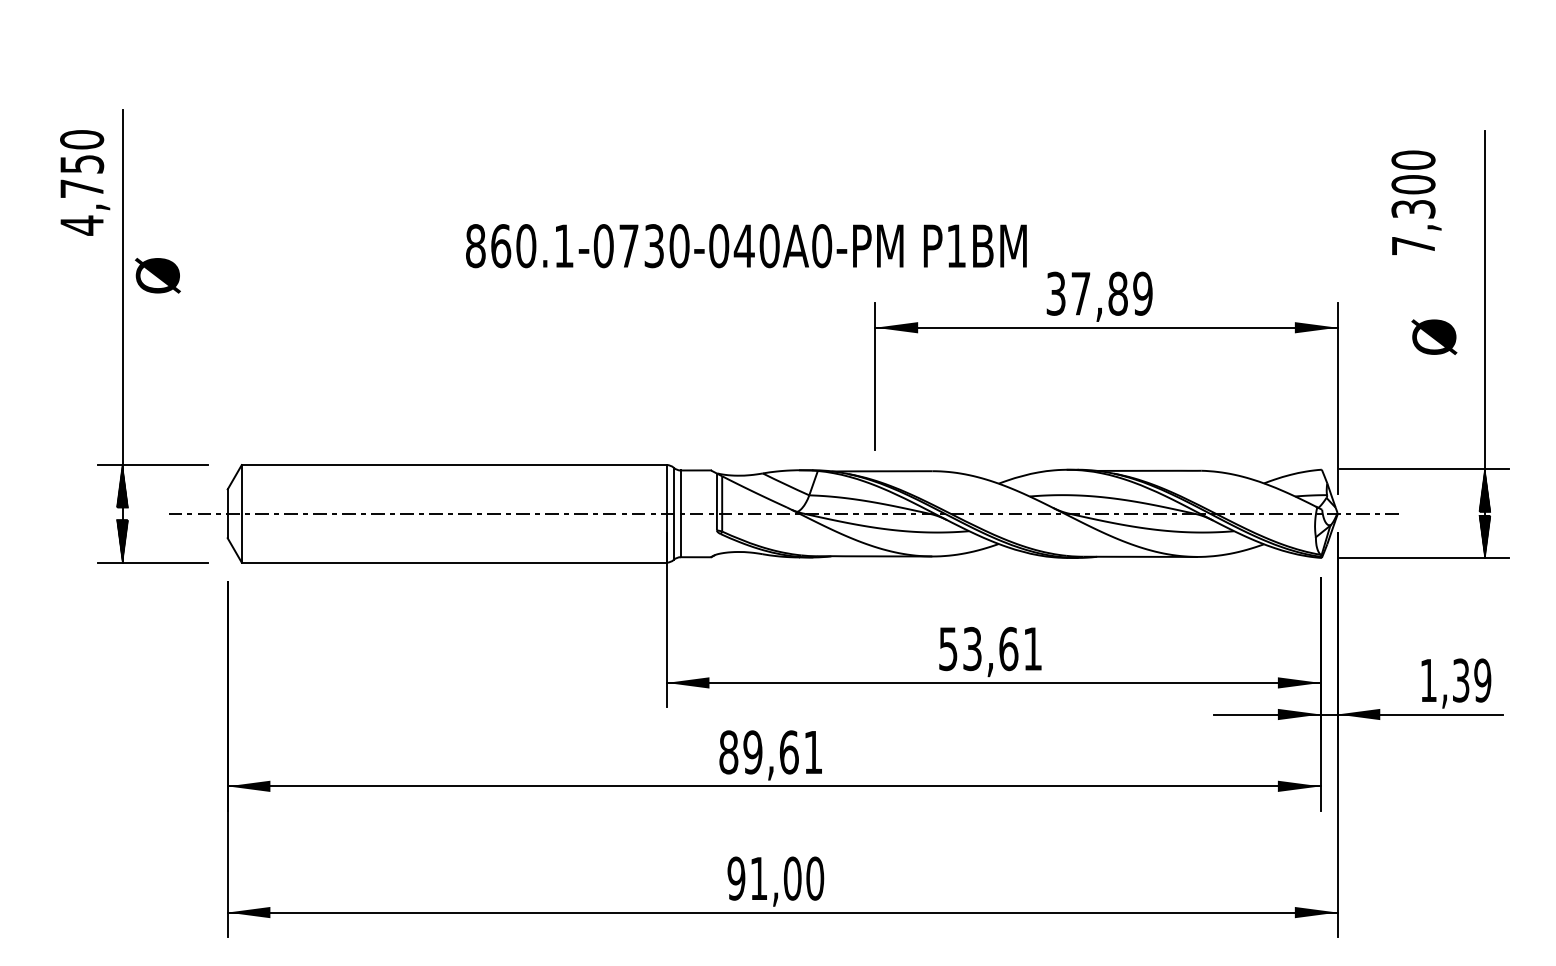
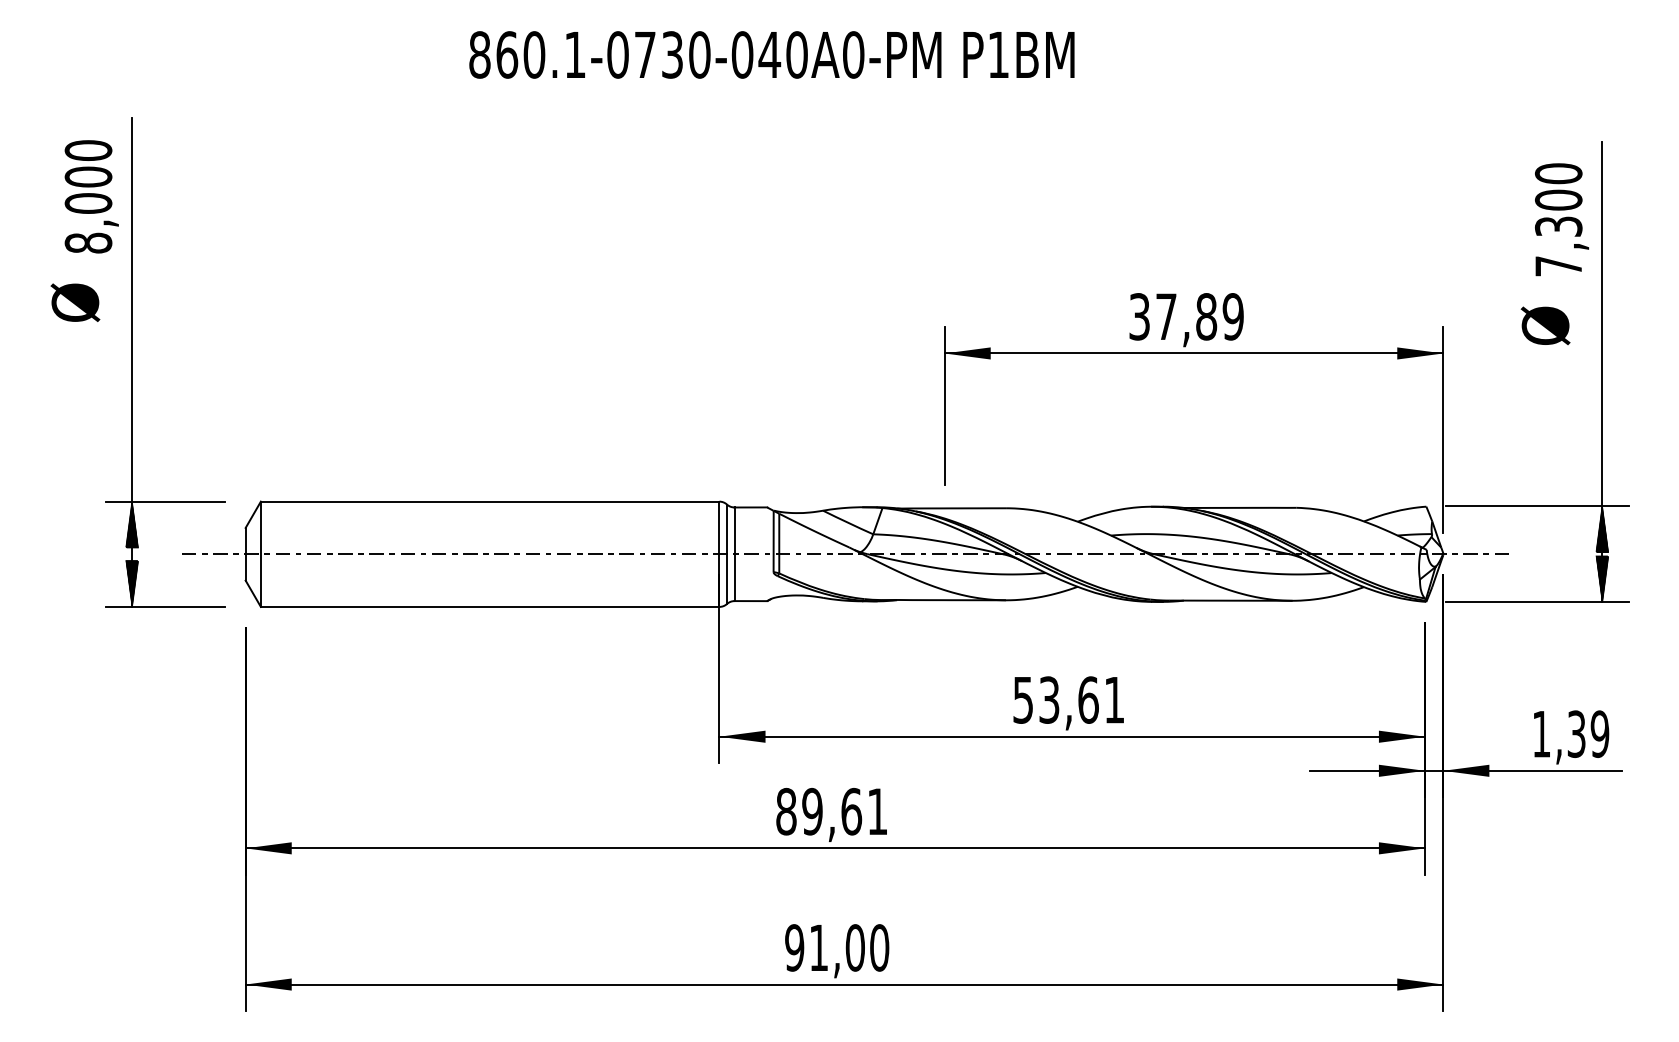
text: (82, 194) -> (88, 209), 4,750 -> 8,000
text: (1416, 202) -> (1561, 219), moved
text: (746, 246) -> (772, 55), moved
text: (157, 275) -> (74, 302), moved
text: (1434, 336) -> (1545, 325), moved

